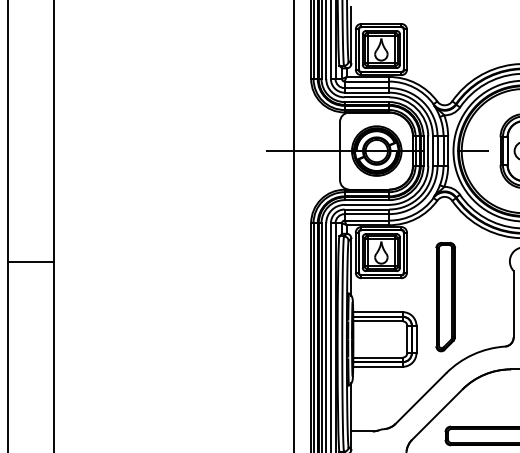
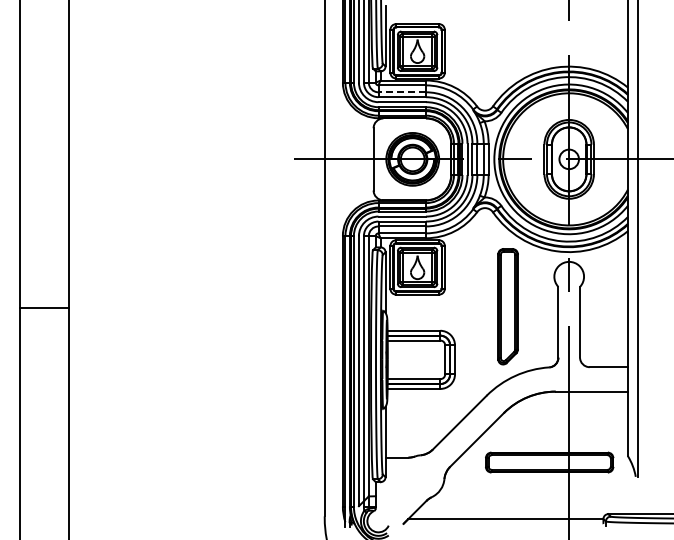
line: (367, 88) -> (402, 92), solid -> dashed
line: (30, 262) -> (44, 308), moved
part: (445, 296) -> (507, 306), moved

